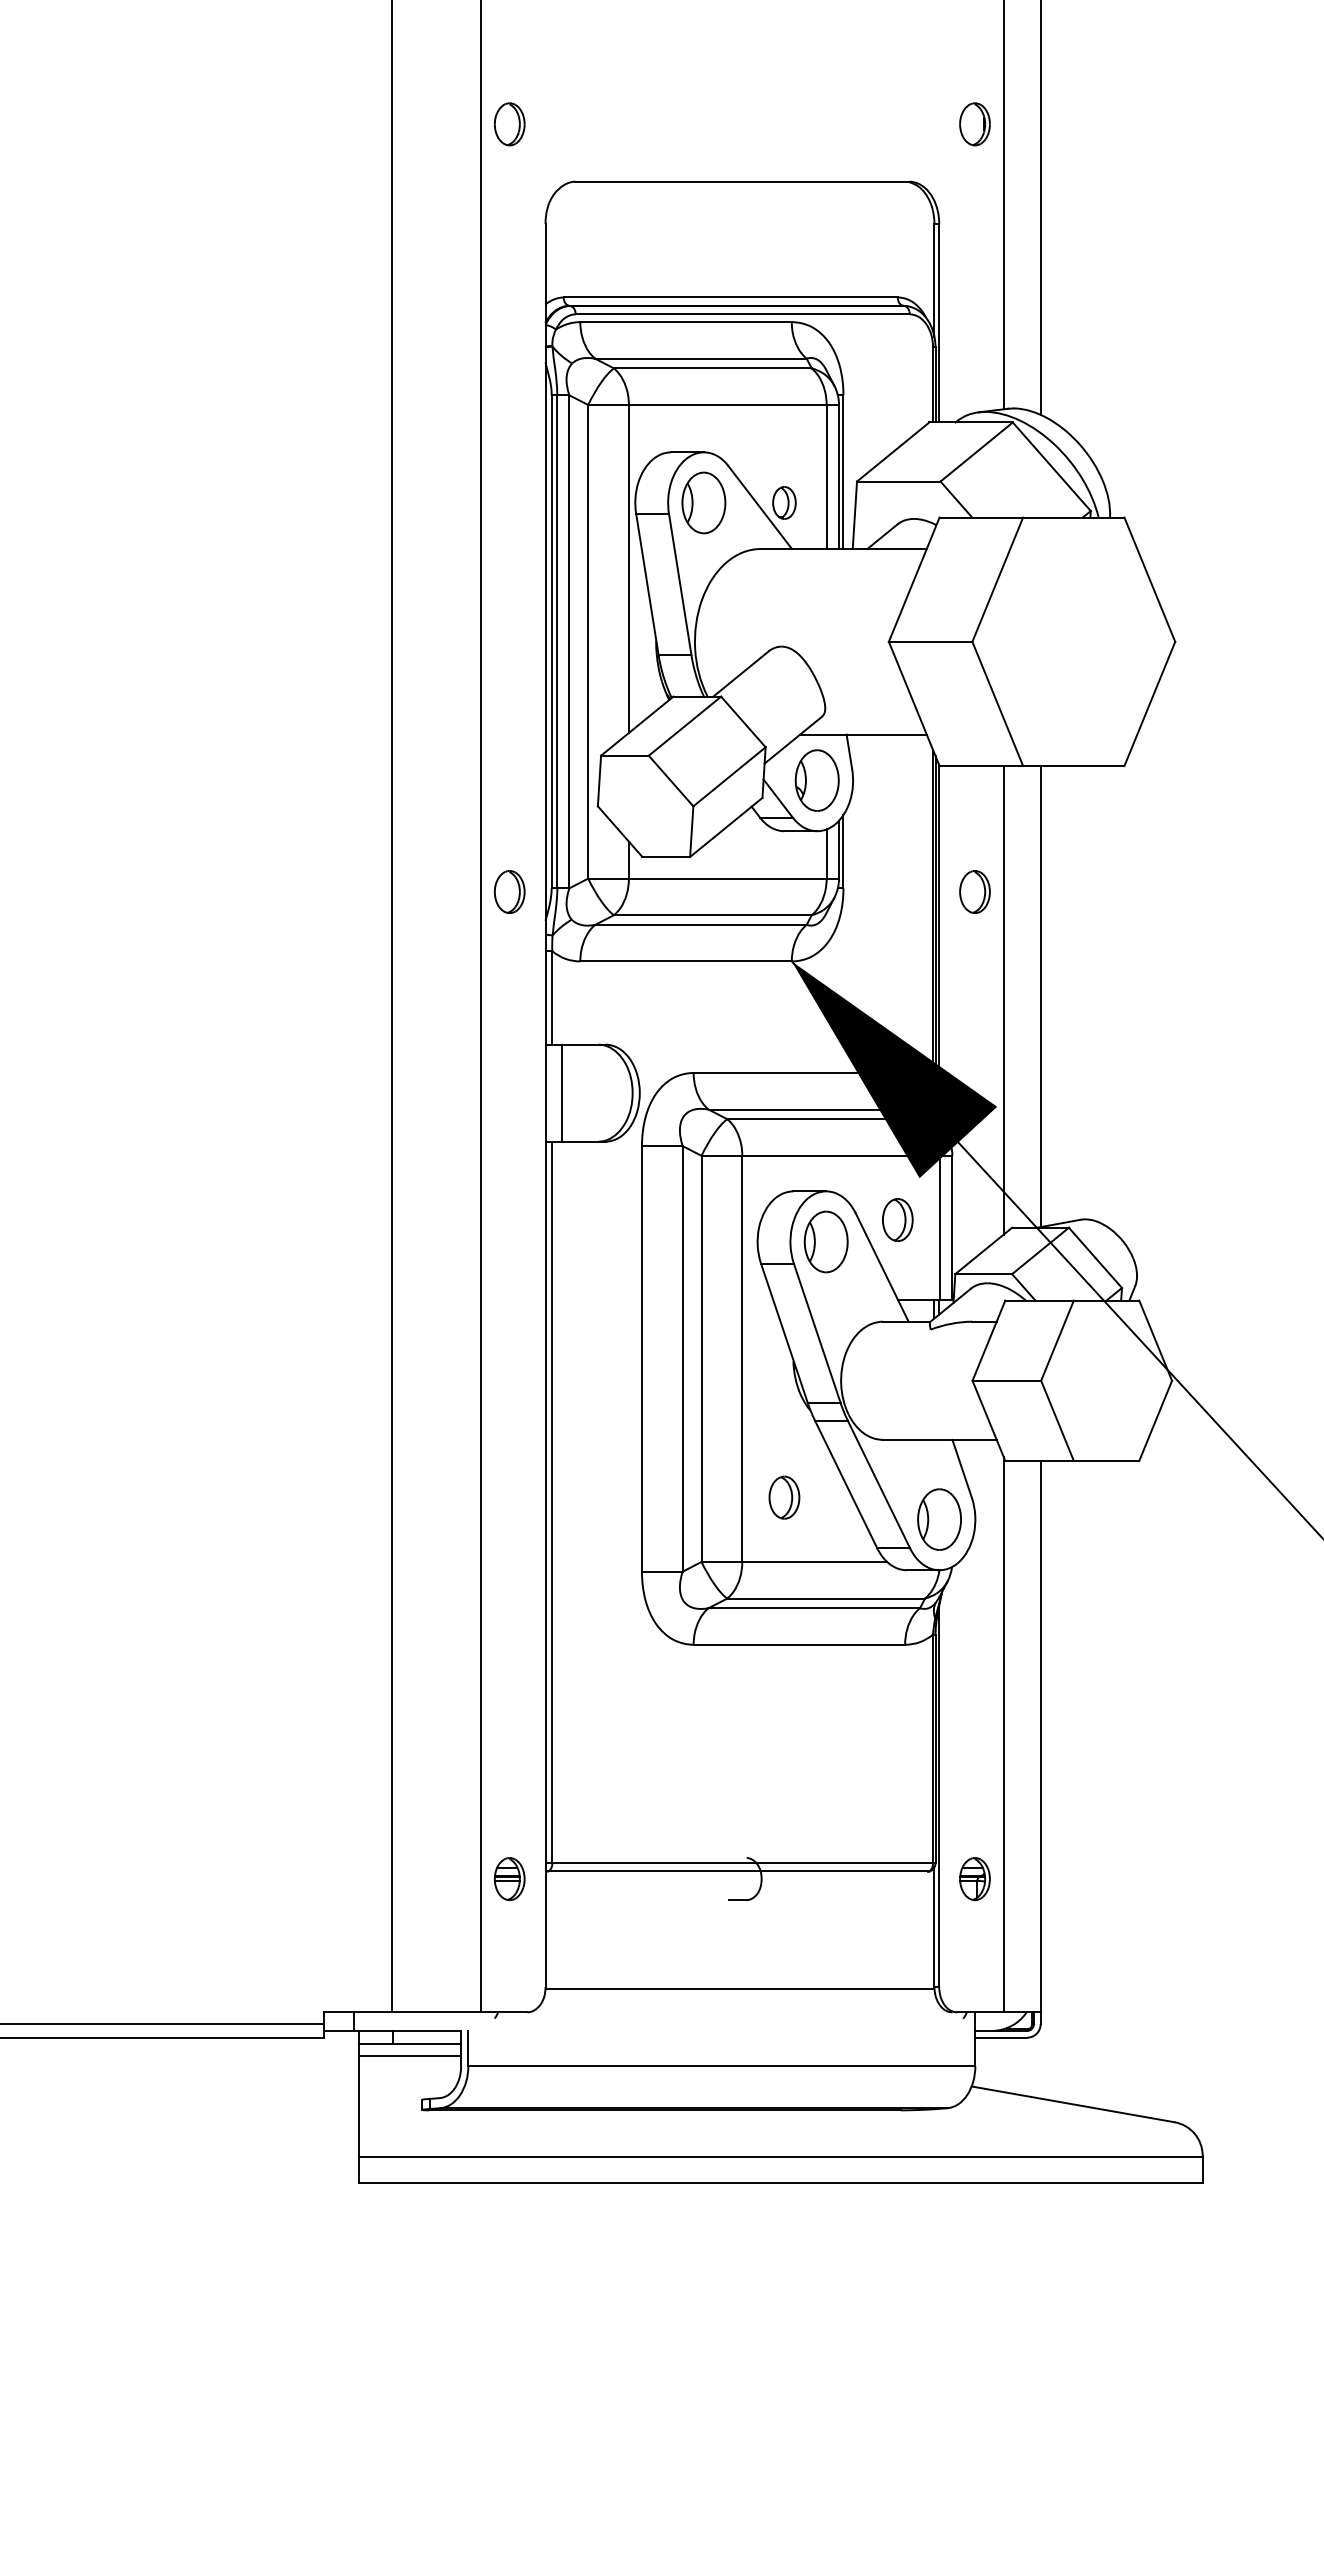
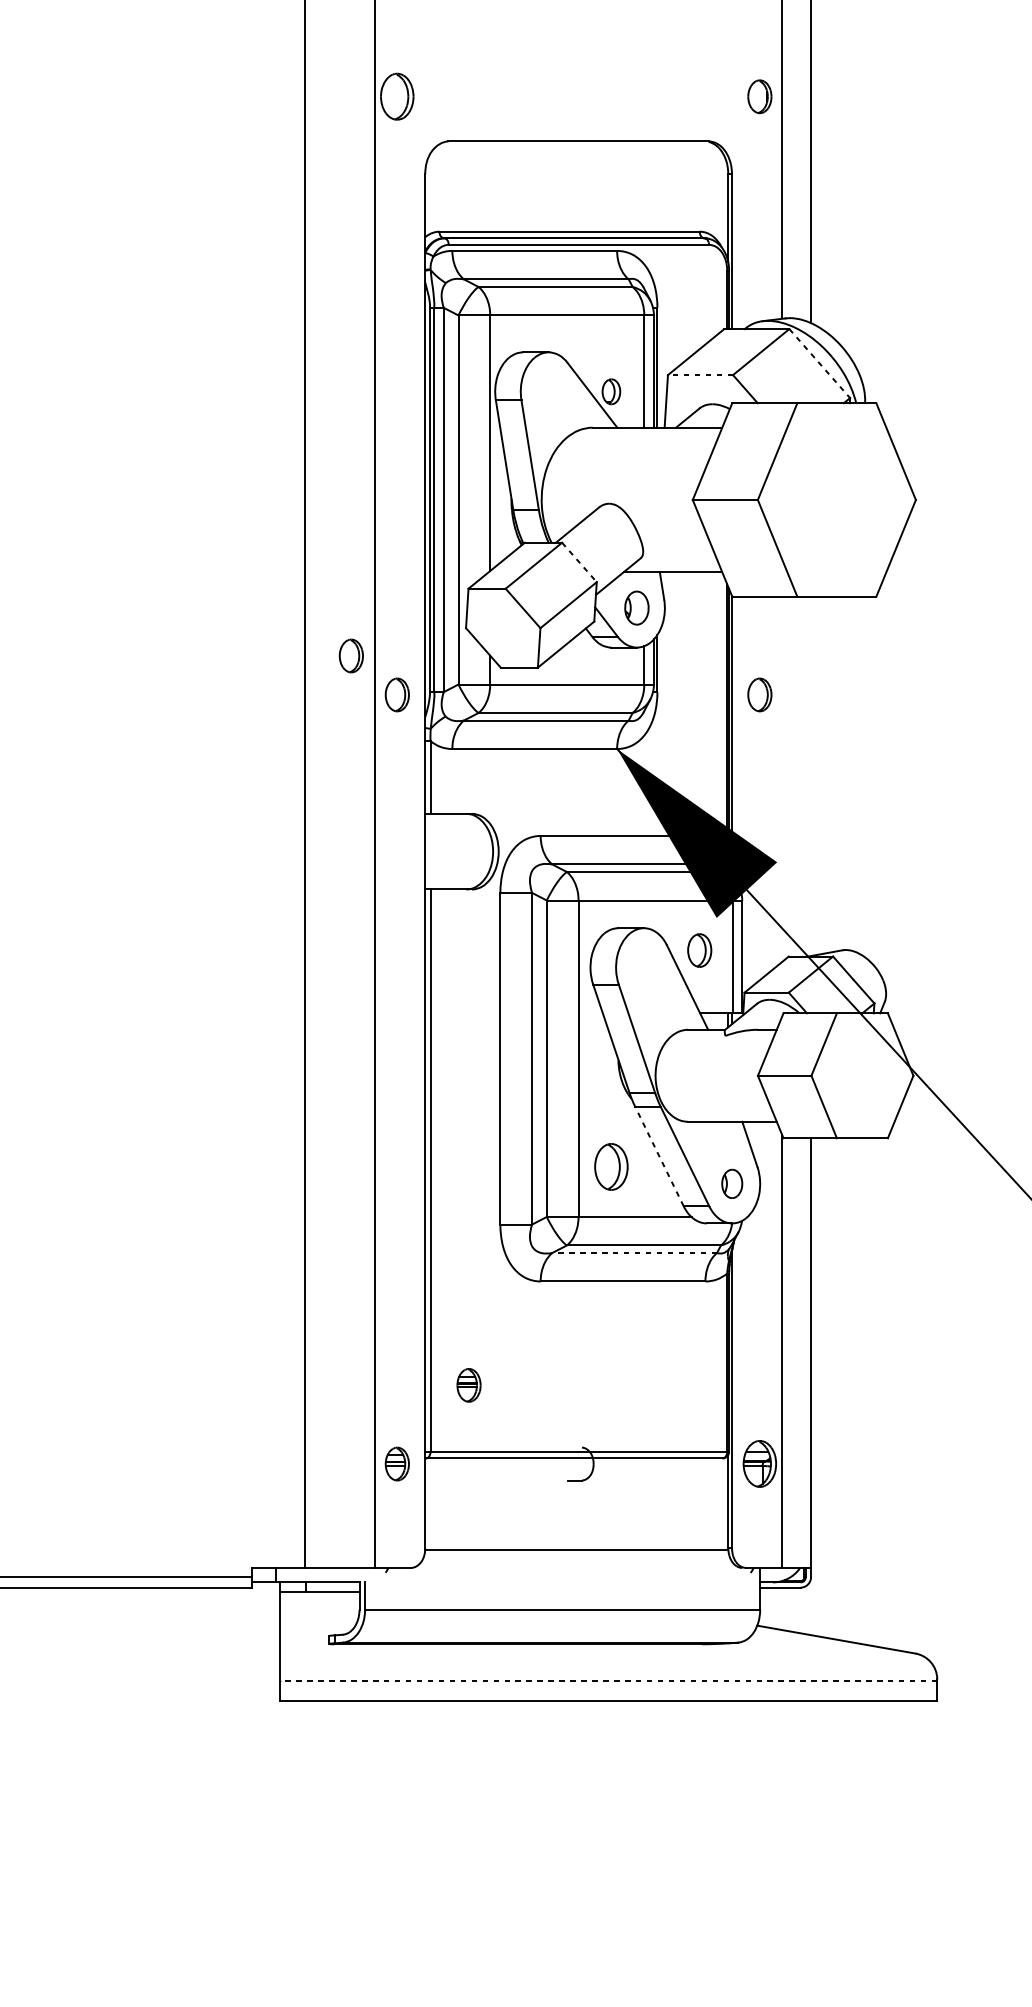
part: (509, 124) -> (397, 96), size x1.4
line: (1052, 467) -> (820, 364), solid -> dashed
line: (898, 481) -> (700, 375), solid -> dashed
part: (703, 502) -> (548, 391), removed
line: (743, 721) -> (579, 562), solid -> dashed
part: (816, 780) -> (636, 608), size x0.7
part: (450, 841) -> (351, 655), added
line: (1040, 996) -> (810, 776), removed
line: (1003, 999) -> (782, 778), removed
line: (562, 1092) -> (438, 851), removed
part: (825, 1241) -> (643, 967), removed
line: (846, 1484) -> (659, 1156), solid -> dashed
part: (784, 1497) -> (611, 1166), size x1.4
part: (939, 1519) -> (732, 1183), size x0.6
line: (814, 1608) -> (634, 1253), solid -> dashed
part: (601, 1778) -> (468, 1385), added
part: (974, 1879) -> (759, 1464), size x1.4
line: (410, 2056) -> (320, 1602), removed
line: (780, 2157) -> (608, 1681), solid -> dashed

